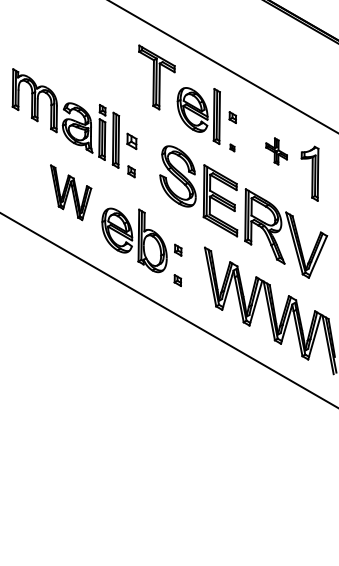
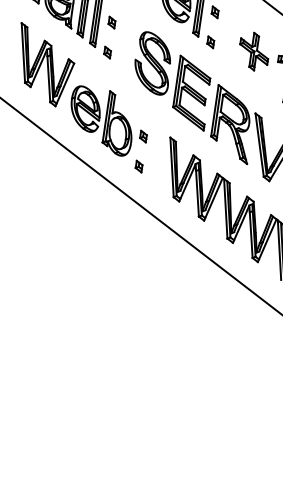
part: (131, 141) -> (111, 22), size x0.71
part: (232, 147) -> (210, 41), size x1.67
part: (276, 151) -> (253, 51), size x1.43
part: (70, 192) -> (44, 65), size x1.43

